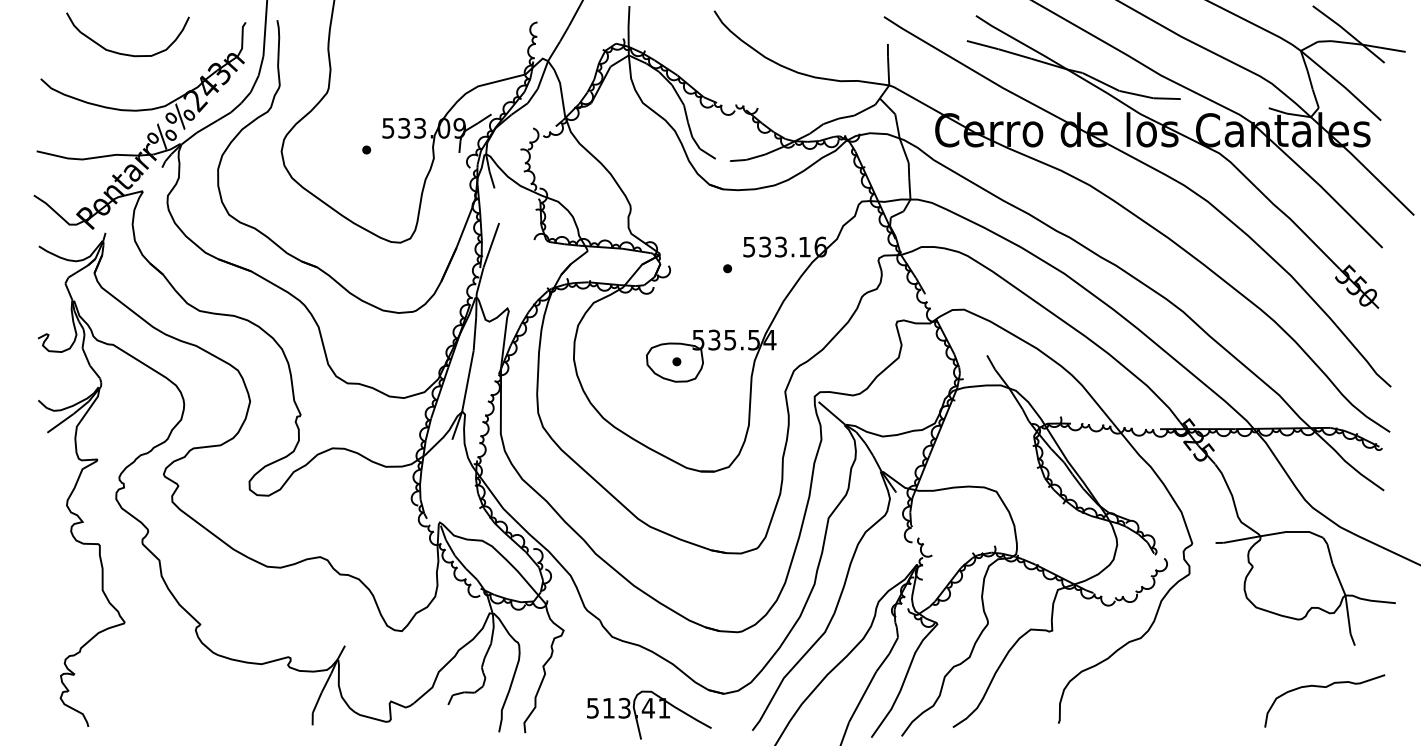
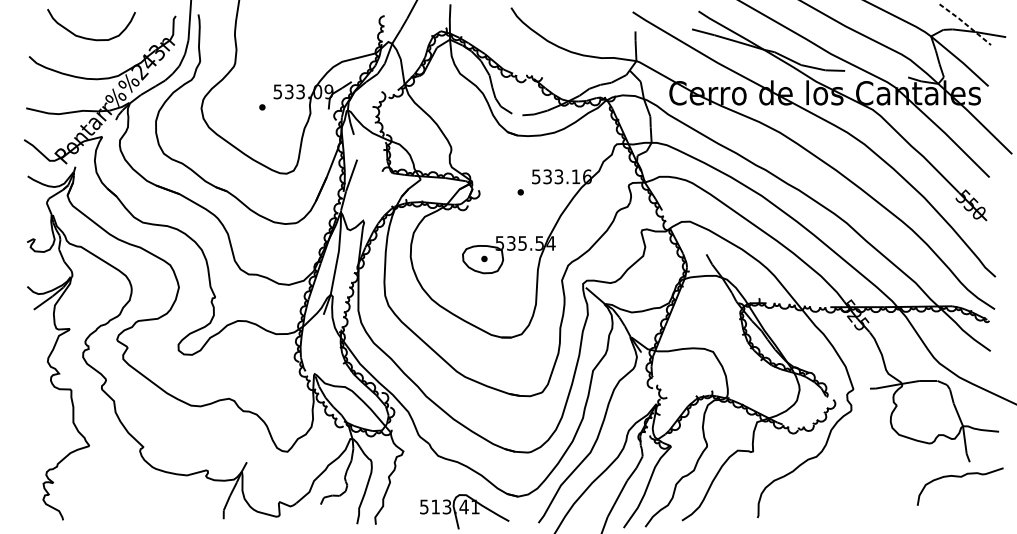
line: (1348, 33) -> (965, 23), solid -> dashed
curve: (1324, 687) -> (960, 477), moved

